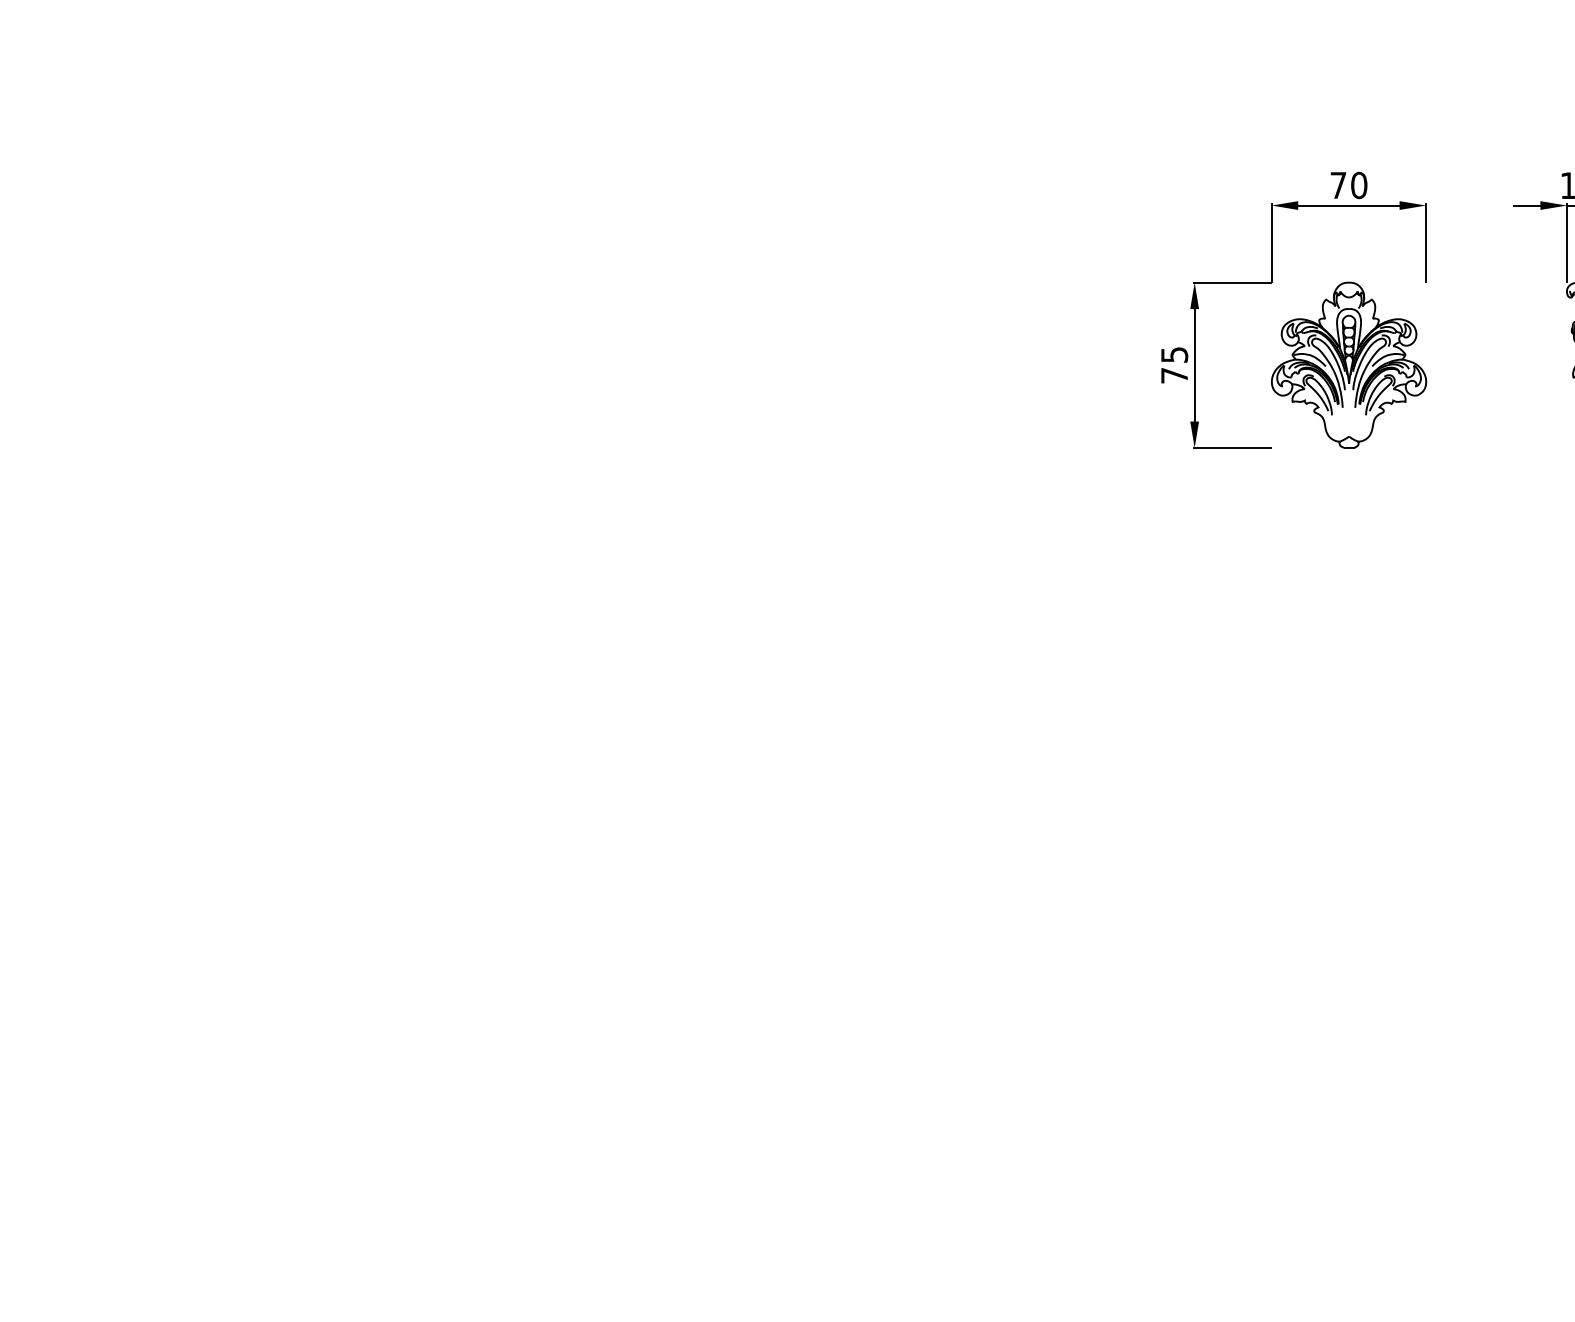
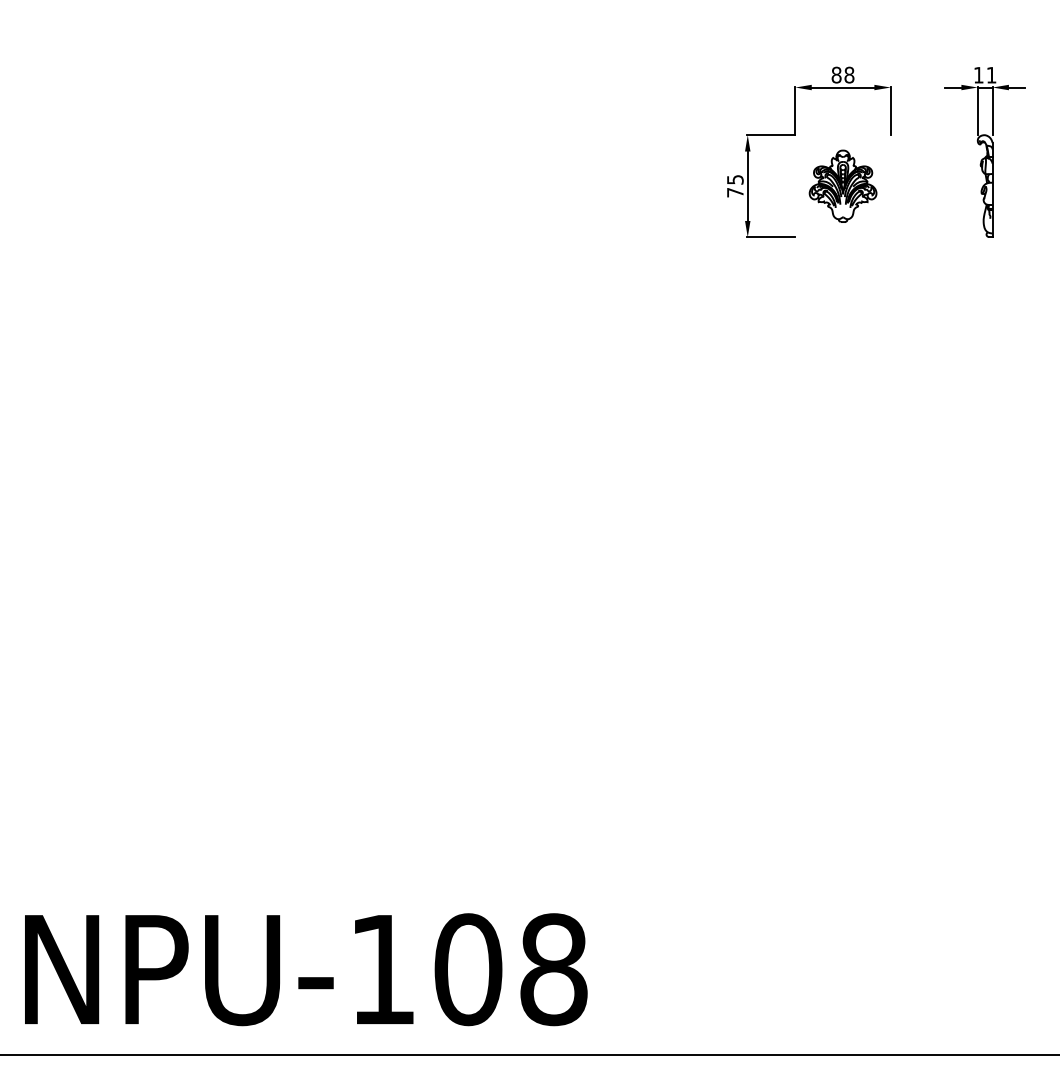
text: (1347, 184) -> (842, 74), 70 -> 88
part: (1347, 365) -> (842, 186), size x0.7

